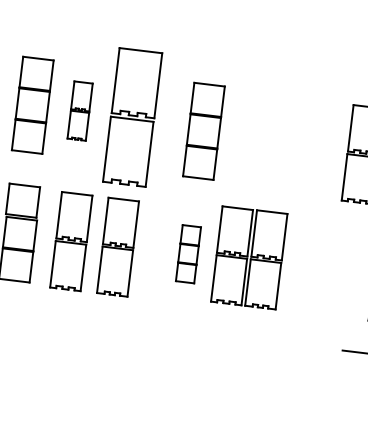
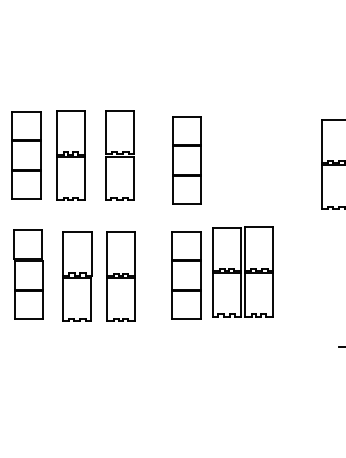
part: (79, 110) -> (70, 155), size x1.67
part: (132, 117) -> (119, 155), size x0.71
part: (188, 254) -> (186, 275), size x1.67

